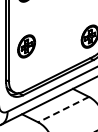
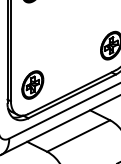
part: (26, 46) -> (32, 85), moved
line: (63, 109) -> (78, 135), dashed -> solid

